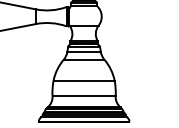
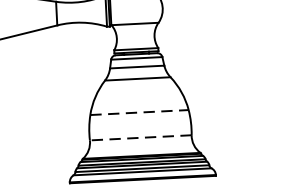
line: (84, 80) -> (140, 112), solid -> dashed
line: (84, 96) -> (141, 138), solid -> dashed

